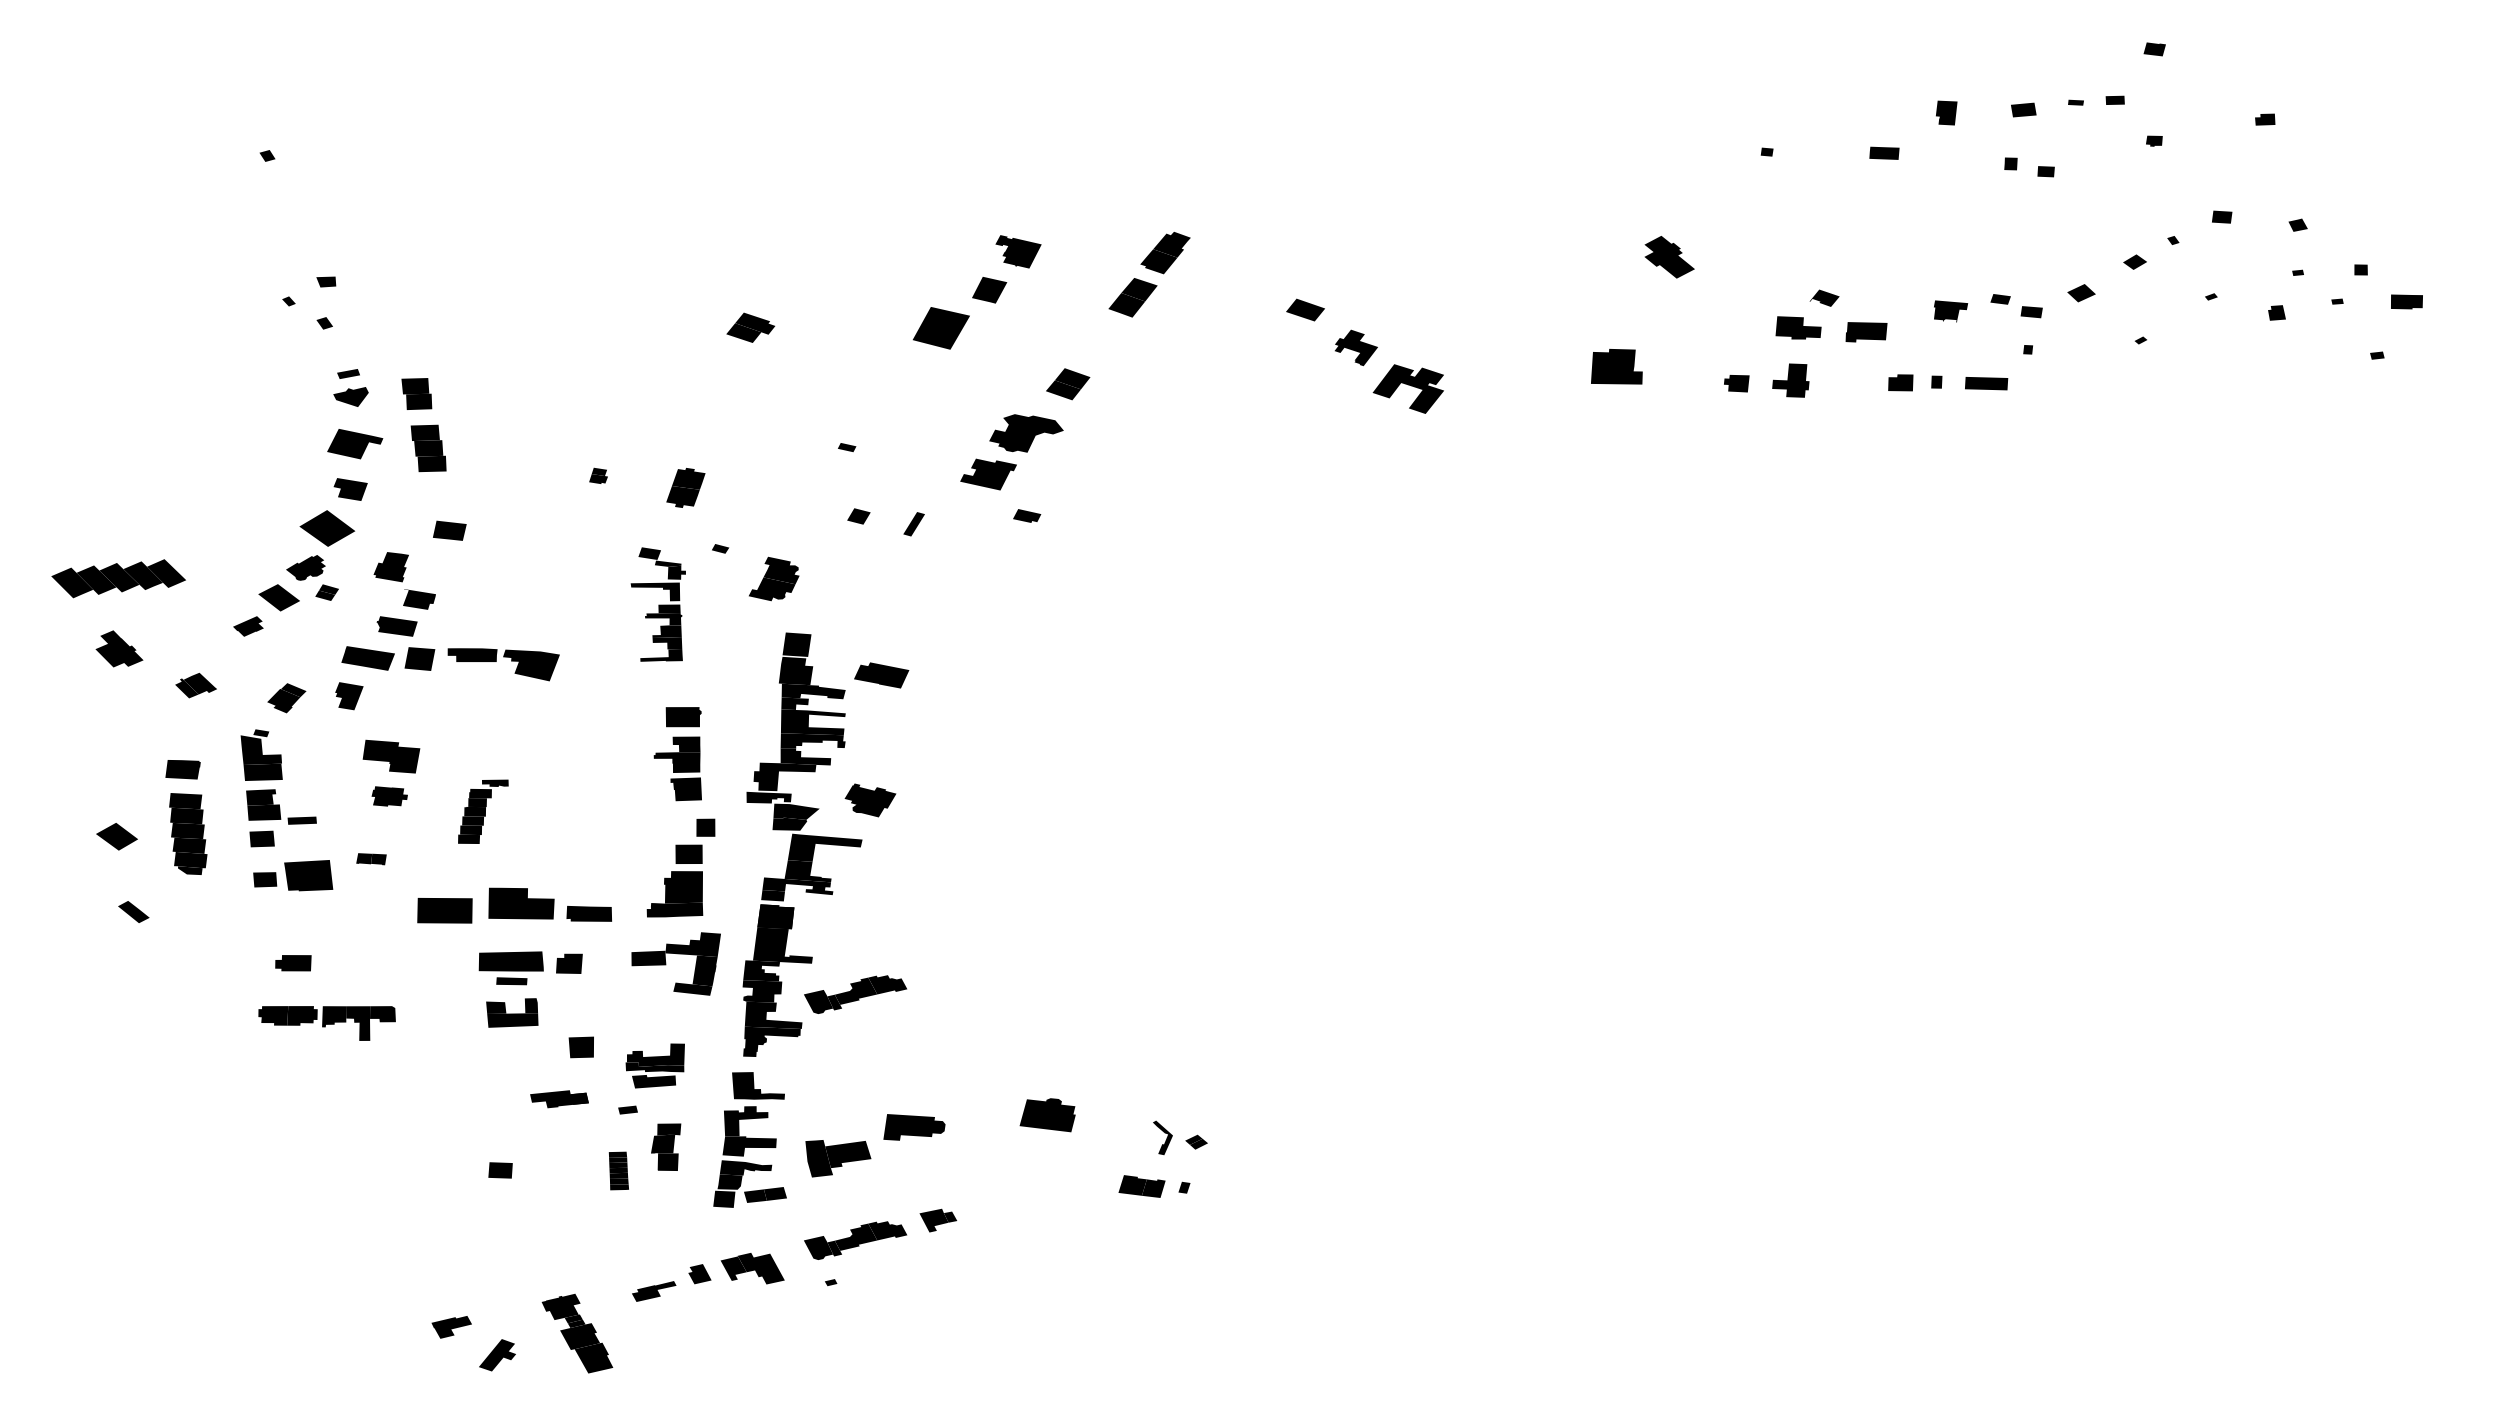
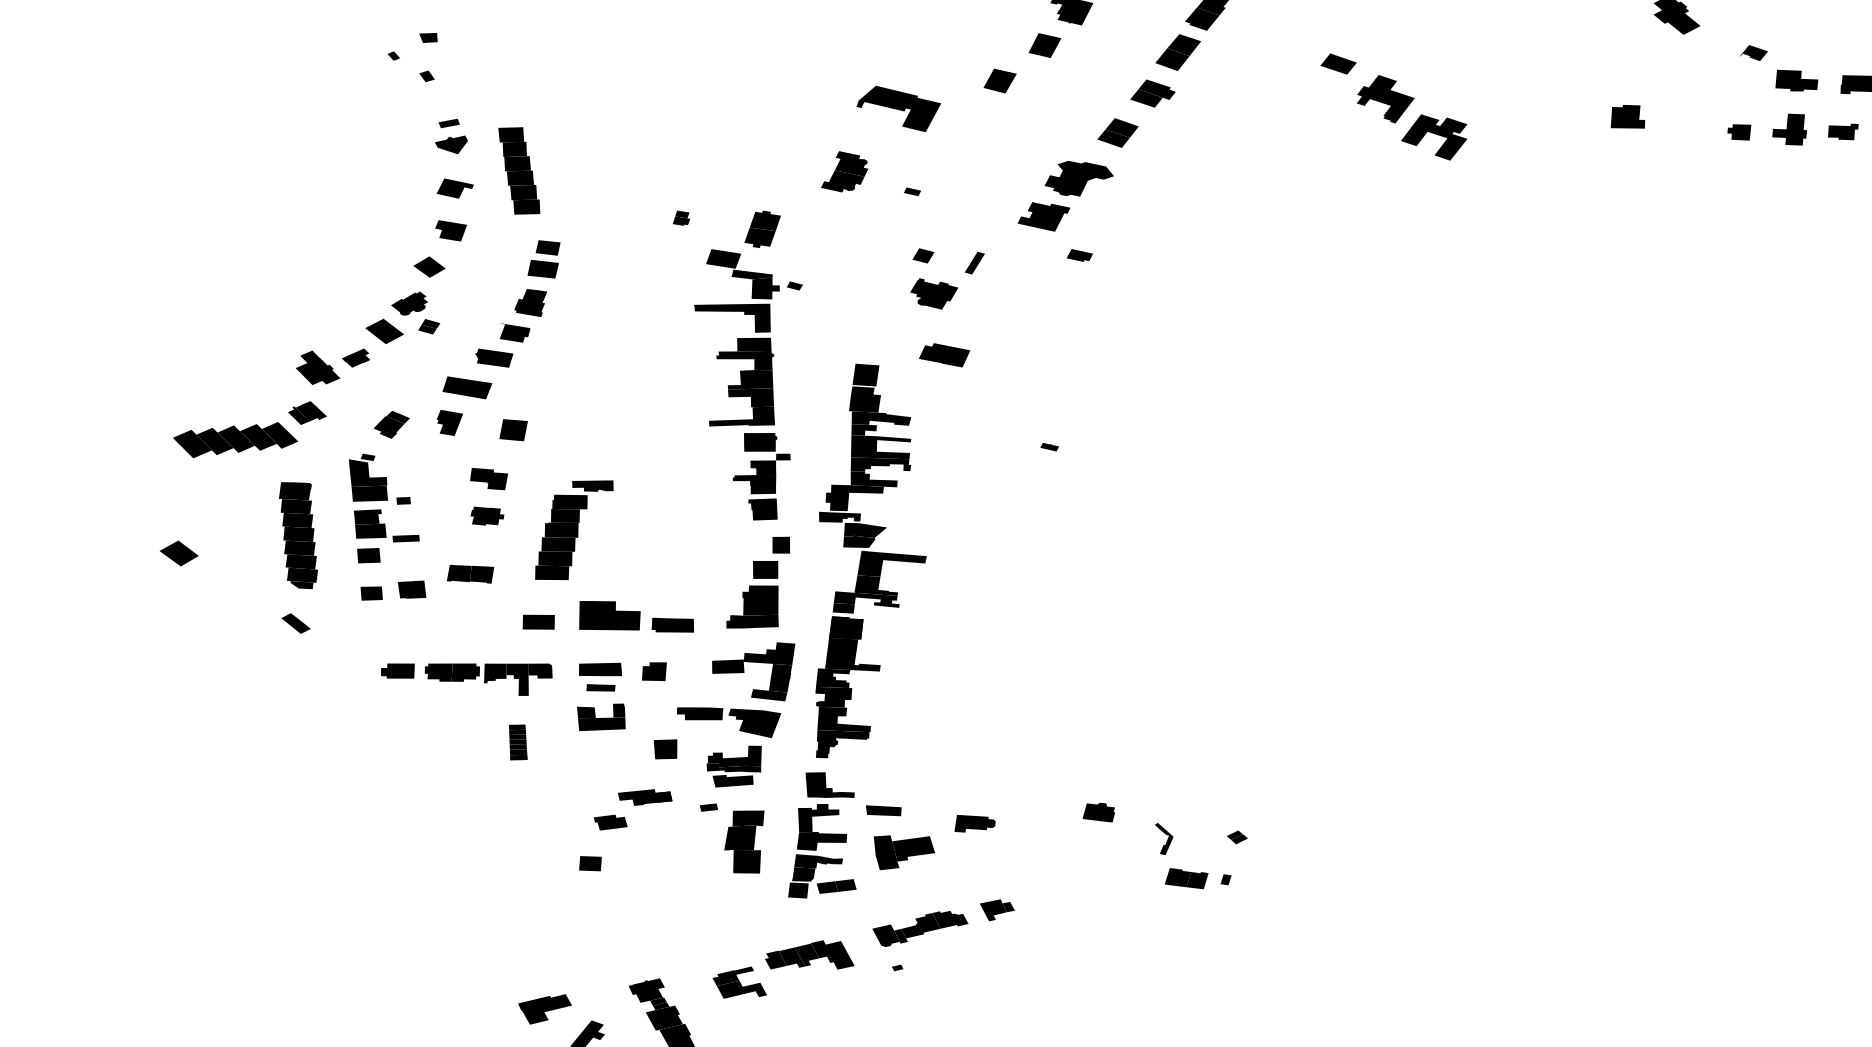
part: (1824, 297) -> (1753, 52), moved
part: (750, 327) -> (1152, 93), moved
part: (941, 328) -> (1000, 81), size x0.62
part: (1356, 347) -> (1385, 98), size x1.43
part: (832, 358) -> (898, 109), added
part: (1616, 366) -> (1627, 116), size x0.71
part: (1848, 382) -> (1843, 131), added
fill: (421, 417) -> (516, 163), added
part: (354, 443) -> (454, 188), size x0.71
fill: (454, 507) -> (547, 247), added
part: (327, 528) -> (429, 267), size x0.62
part: (390, 567) -> (529, 303), moved
part: (118, 578) -> (235, 439), moved
part: (774, 578) -> (845, 171), moved
part: (658, 604) -> (737, 337), size x1.67
part: (119, 648) -> (318, 367), moved
part: (503, 657) -> (728, 715), moved
part: (419, 658) -> (513, 429), moved
part: (881, 675) -> (944, 355), moved
fill: (994, 721) -> (1049, 446), added
fill: (708, 732) -> (783, 456), added
part: (391, 756) -> (489, 478), size x0.71
fill: (299, 779) -> (403, 500), added
fill: (184, 786) -> (296, 506), added
part: (870, 800) -> (934, 294), moved
part: (483, 811) -> (574, 530), size x1.67
part: (116, 836) -> (178, 553), moved
part: (371, 859) -> (470, 574), size x1.67
part: (308, 875) -> (411, 589), size x0.62
part: (444, 910) -> (538, 622), size x0.62
part: (133, 911) -> (295, 623), moved
part: (511, 961) -> (600, 669), size x0.71
part: (855, 994) -> (920, 700), removed
part: (326, 1023) -> (488, 679), moved
fill: (815, 1113) -> (883, 810), added
part: (1047, 1115) -> (1098, 812), size x0.62
part: (522, 1125) -> (610, 821), added
part: (914, 1127) -> (975, 823), size x0.71
part: (1162, 1137) -> (1163, 838), moved
part: (665, 1147) -> (743, 842), size x1.43
part: (618, 1170) -> (517, 741), moved
fill: (717, 1271) -> (792, 957), added
fill: (663, 1305) -> (741, 989), added
part: (451, 1327) -> (544, 1009), size x1.43

